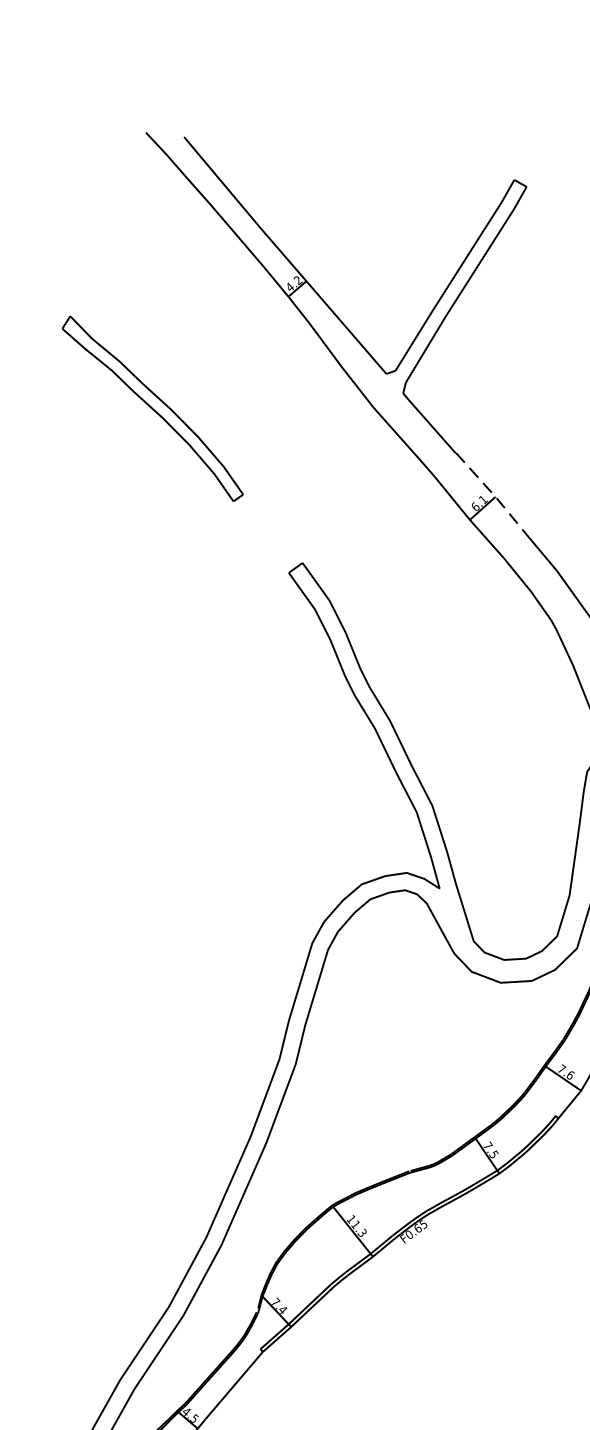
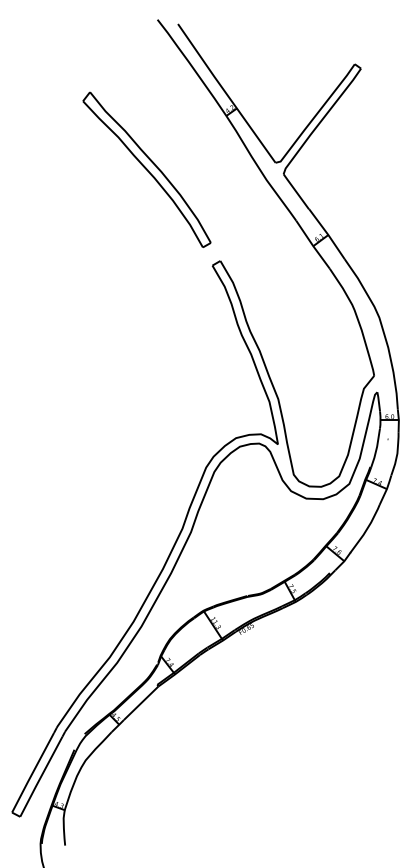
part: (151, 408) -> (146, 169), size x1.43
line: (493, 496) -> (327, 234), dashed -> solid

